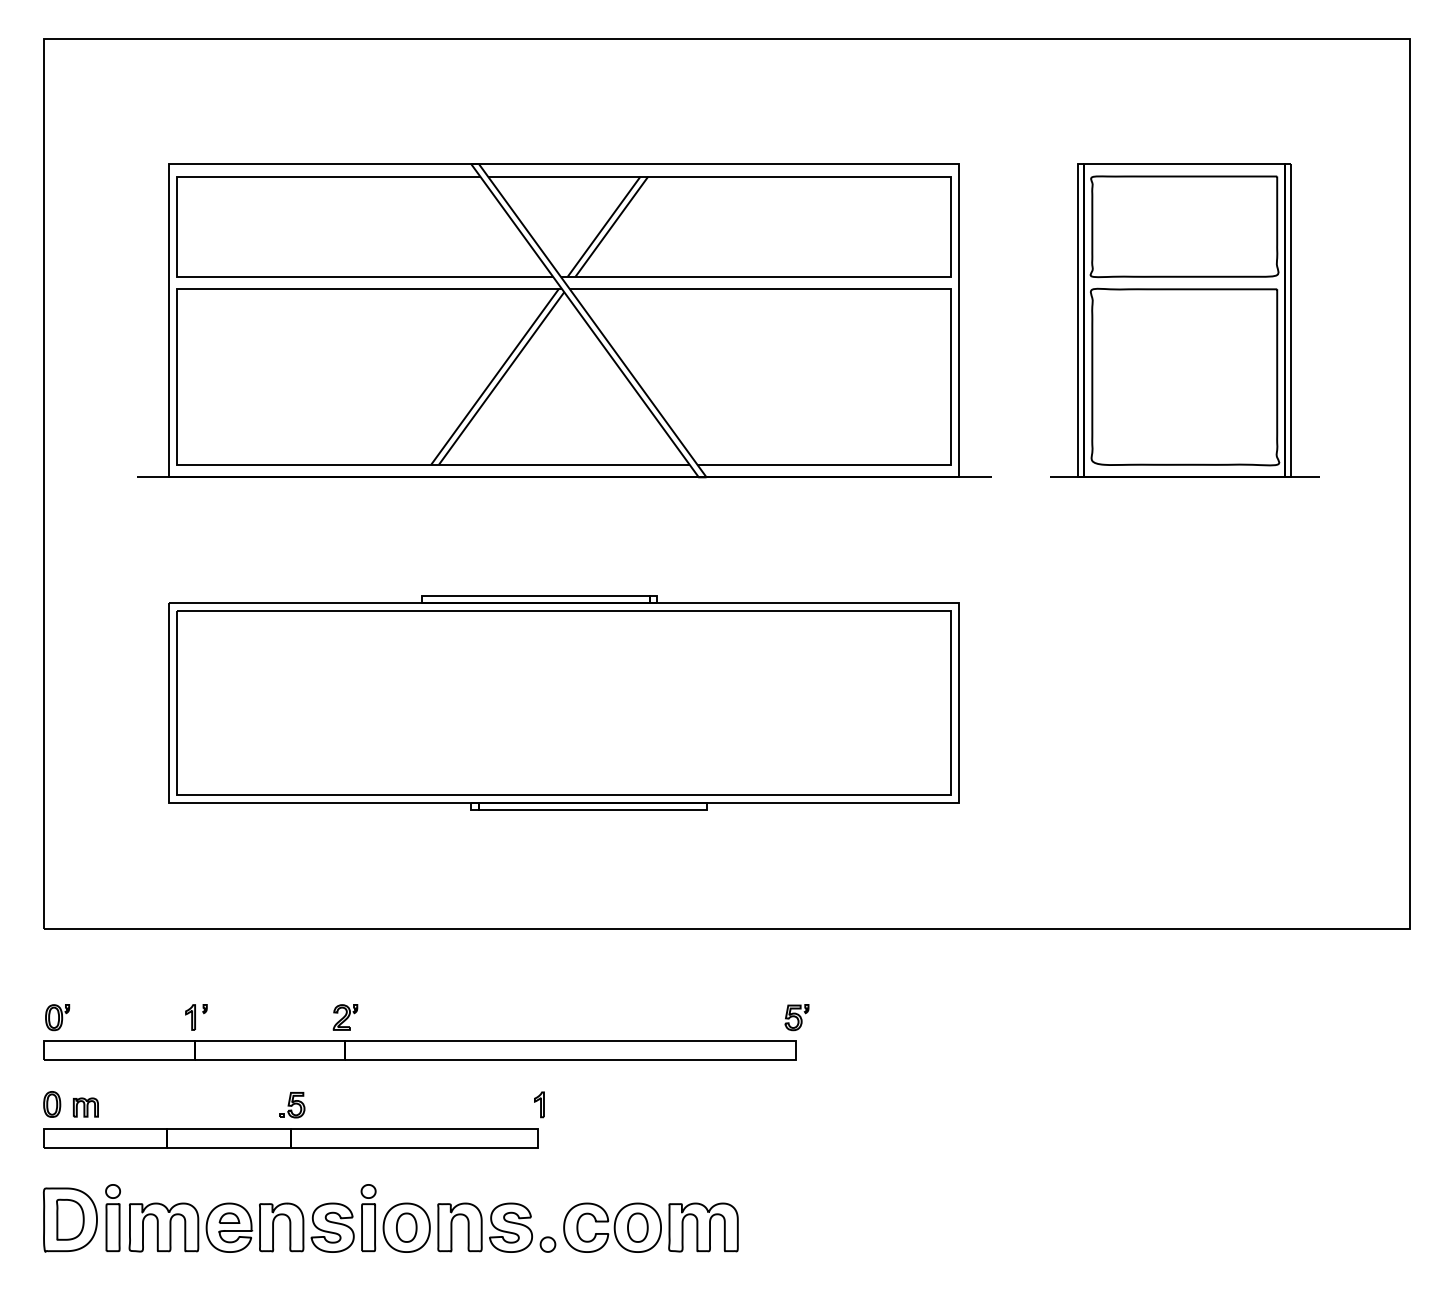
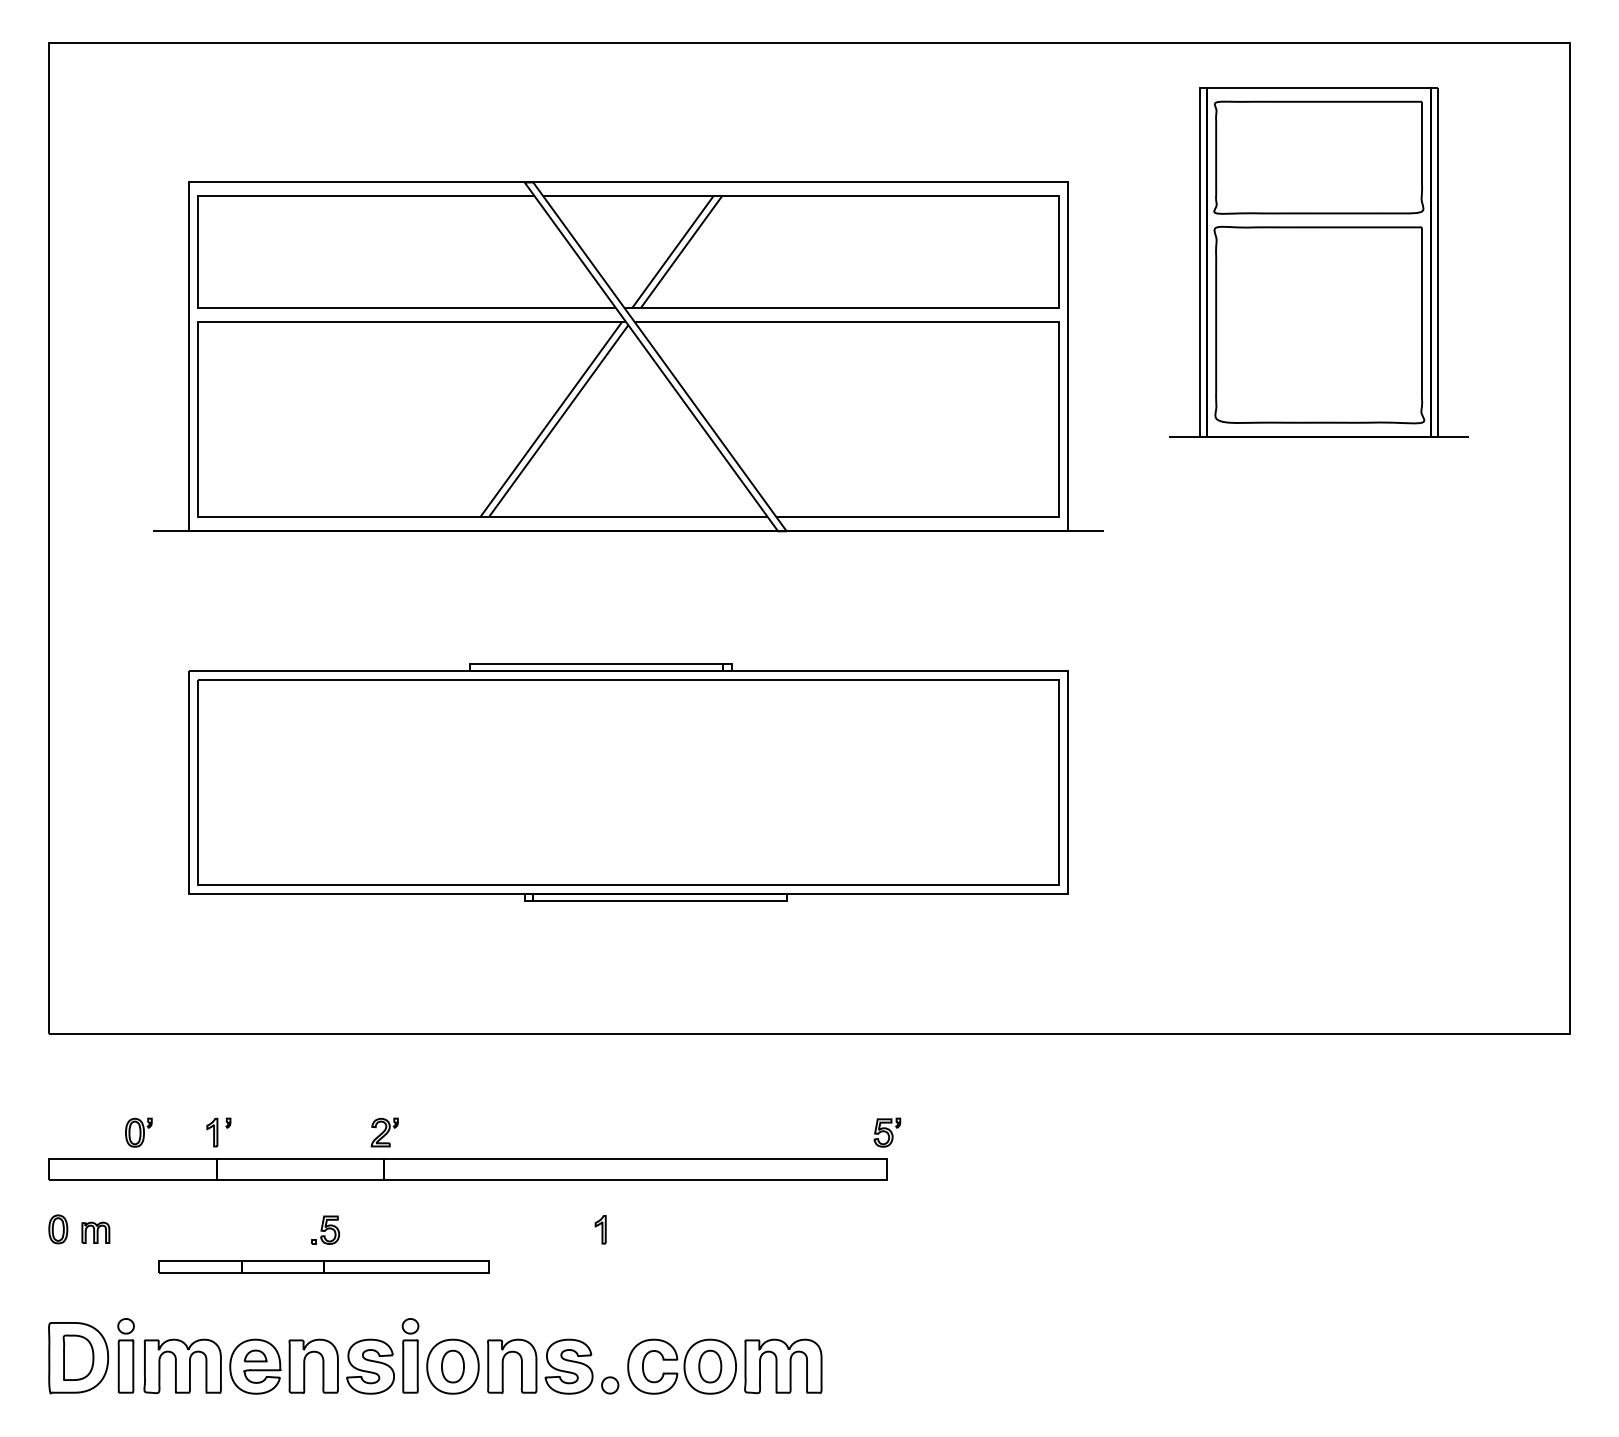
part: (1184, 320) -> (1318, 262), moved
part: (57, 1017) -> (138, 1132), moved
part: (290, 1138) -> (323, 1267), size x0.6

